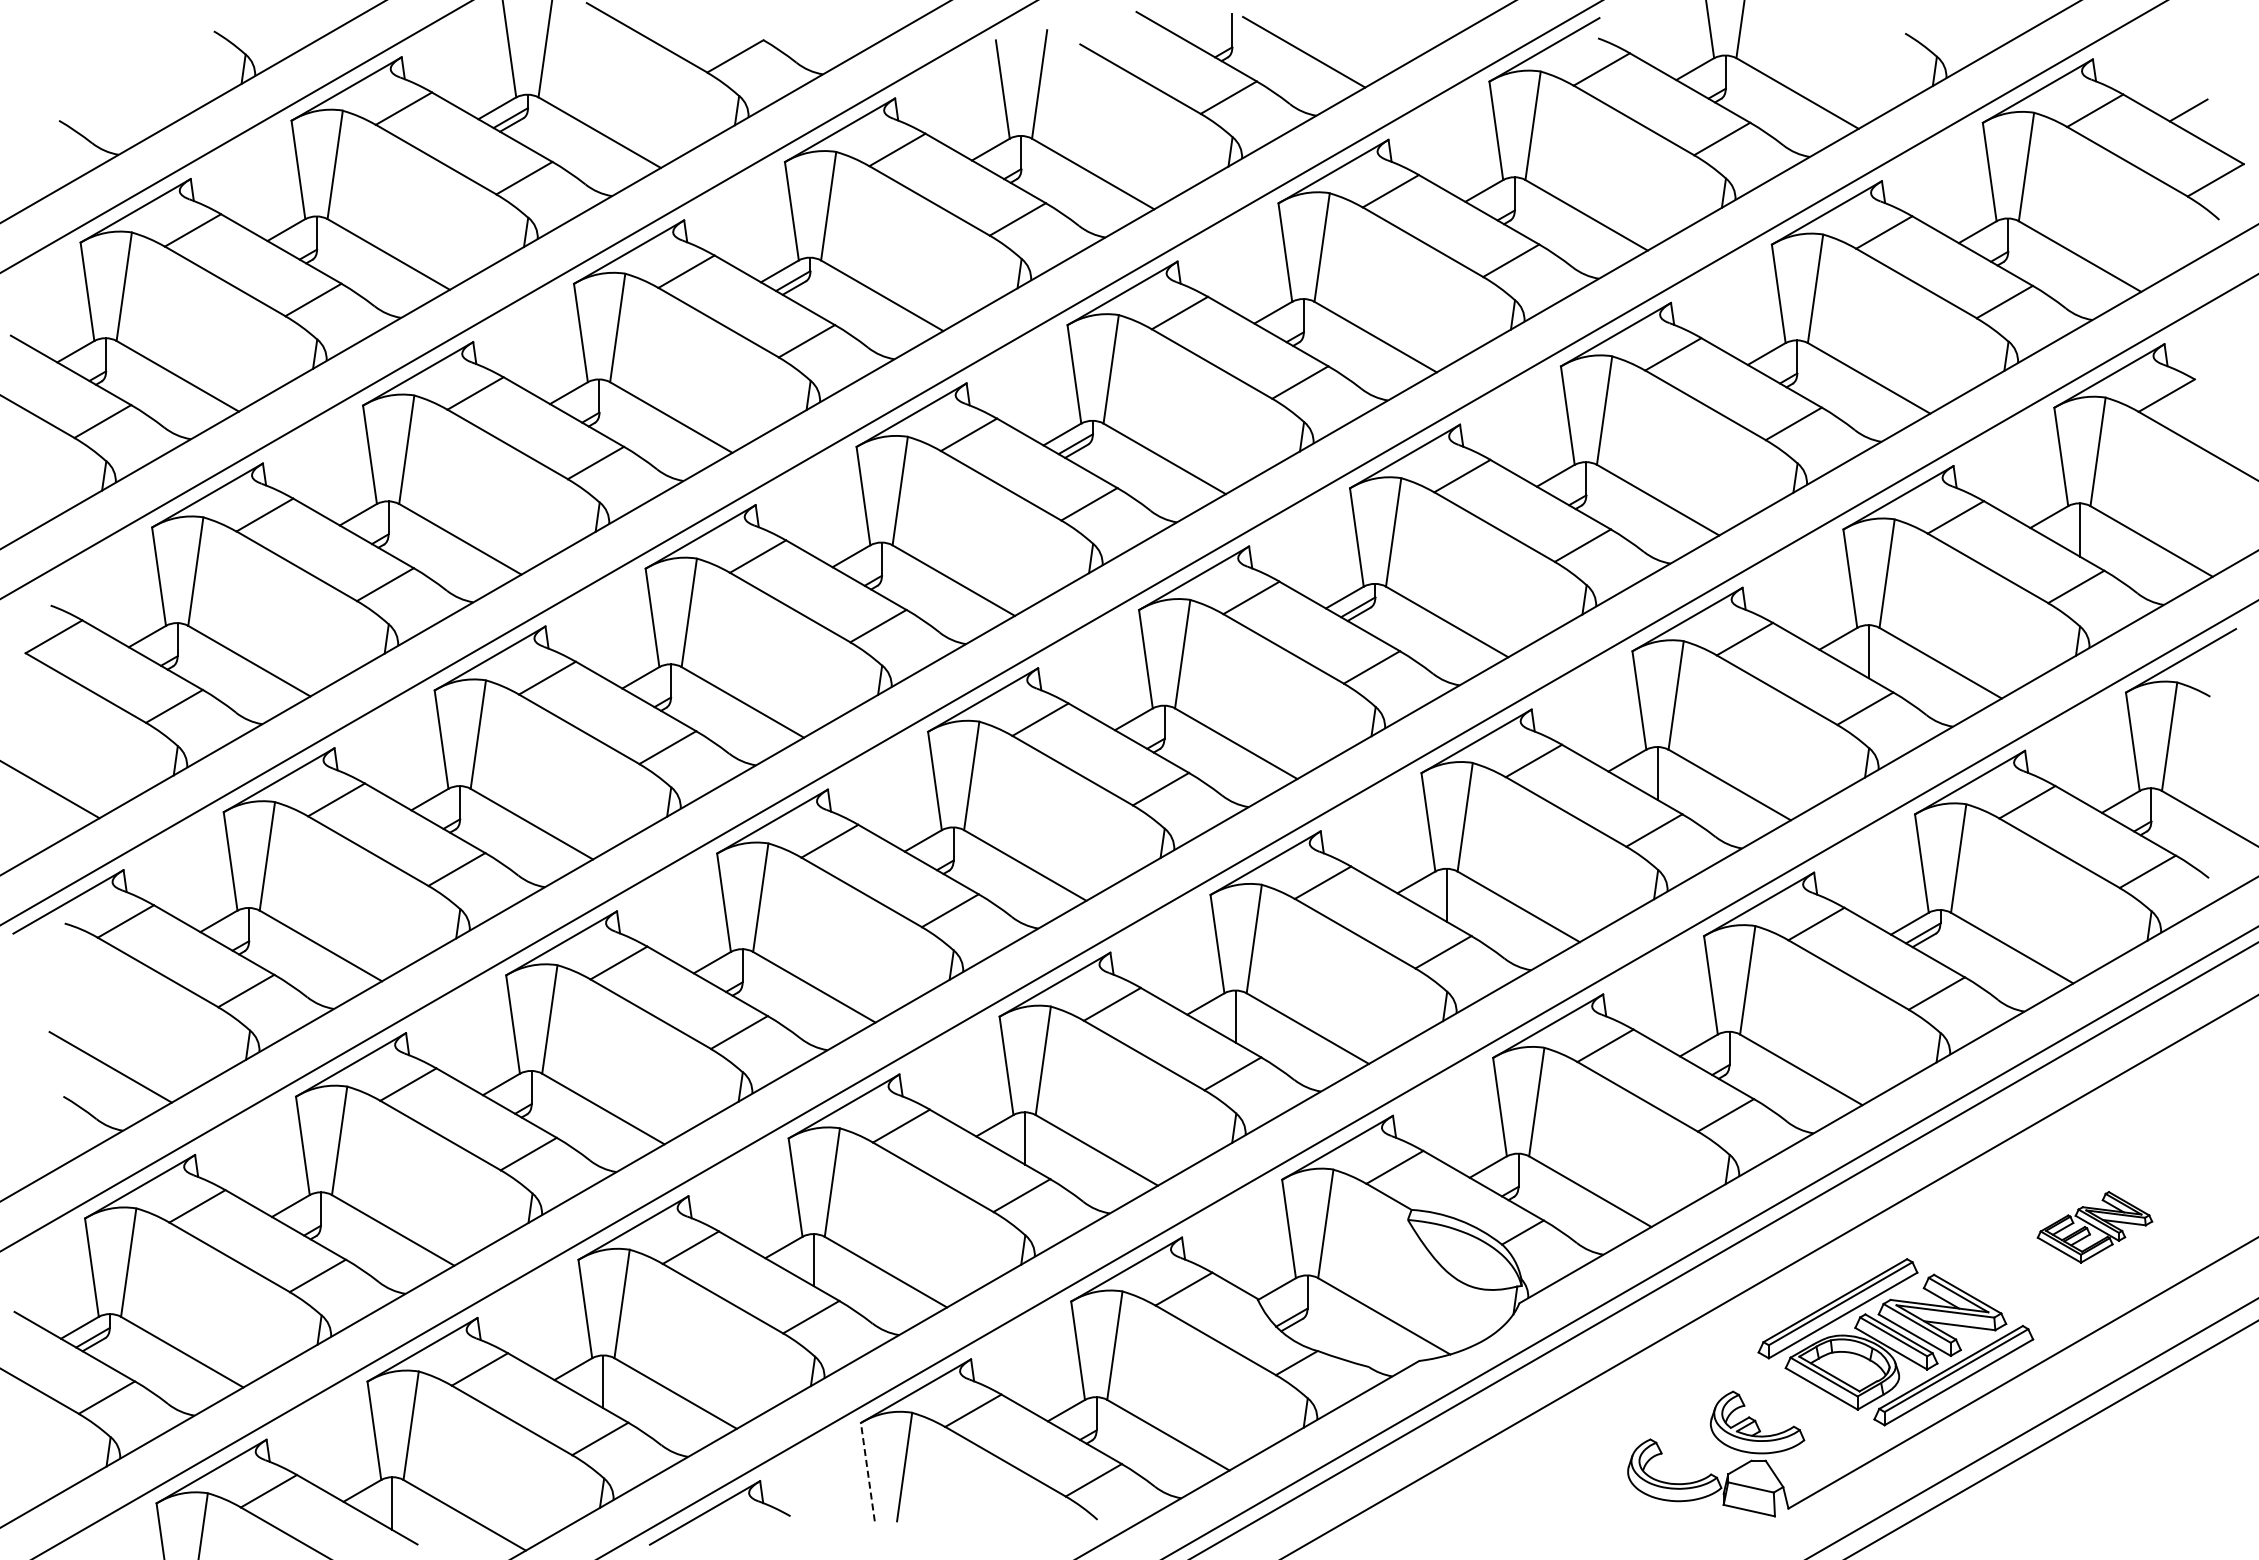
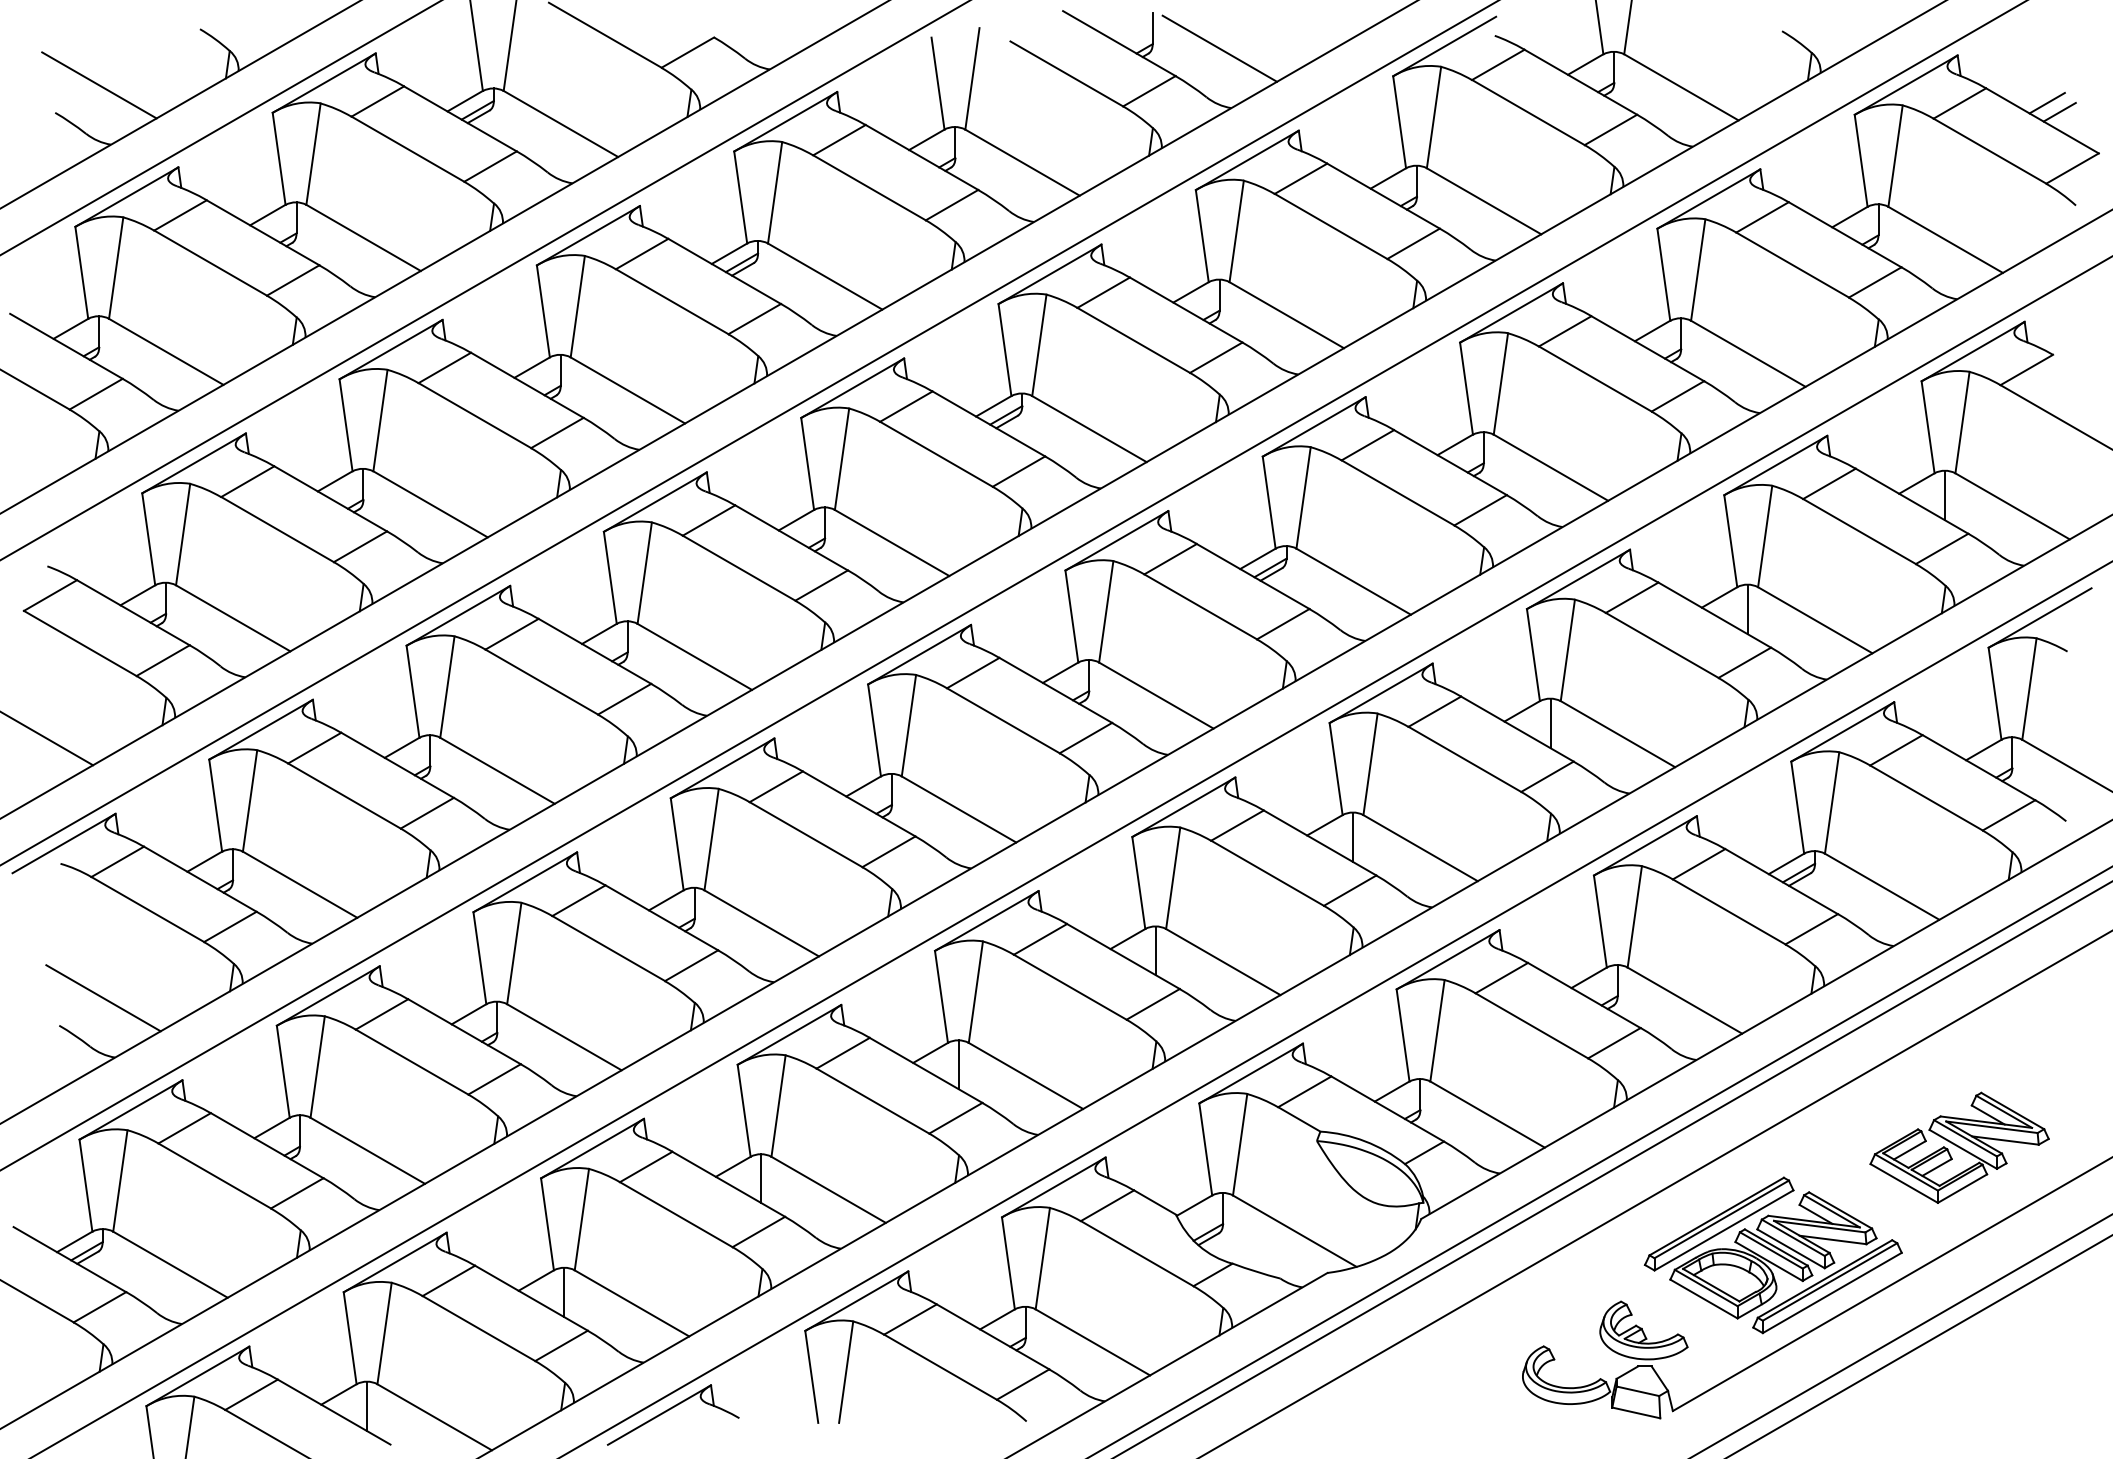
line: (106, 91) -> (99, 85), added
line: (2201, 120) -> (2059, 112), added
part: (2094, 1227) -> (1959, 1148), size x1.67
line: (867, 1472) -> (811, 1377), dashed -> solid

